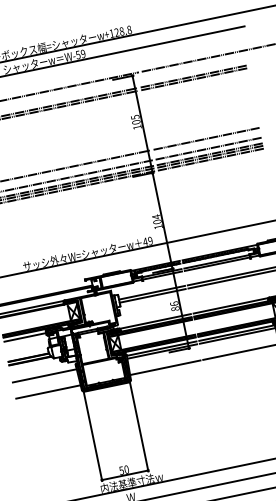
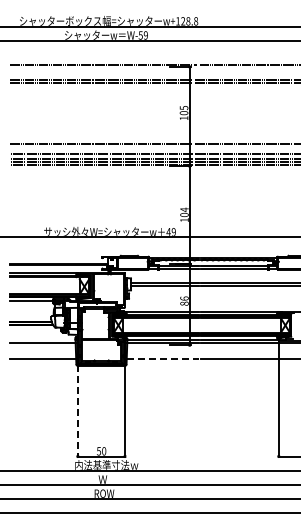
line: (165, 367) -> (162, 359), solid -> dashed
line: (92, 436) -> (77, 411), solid -> dashed

